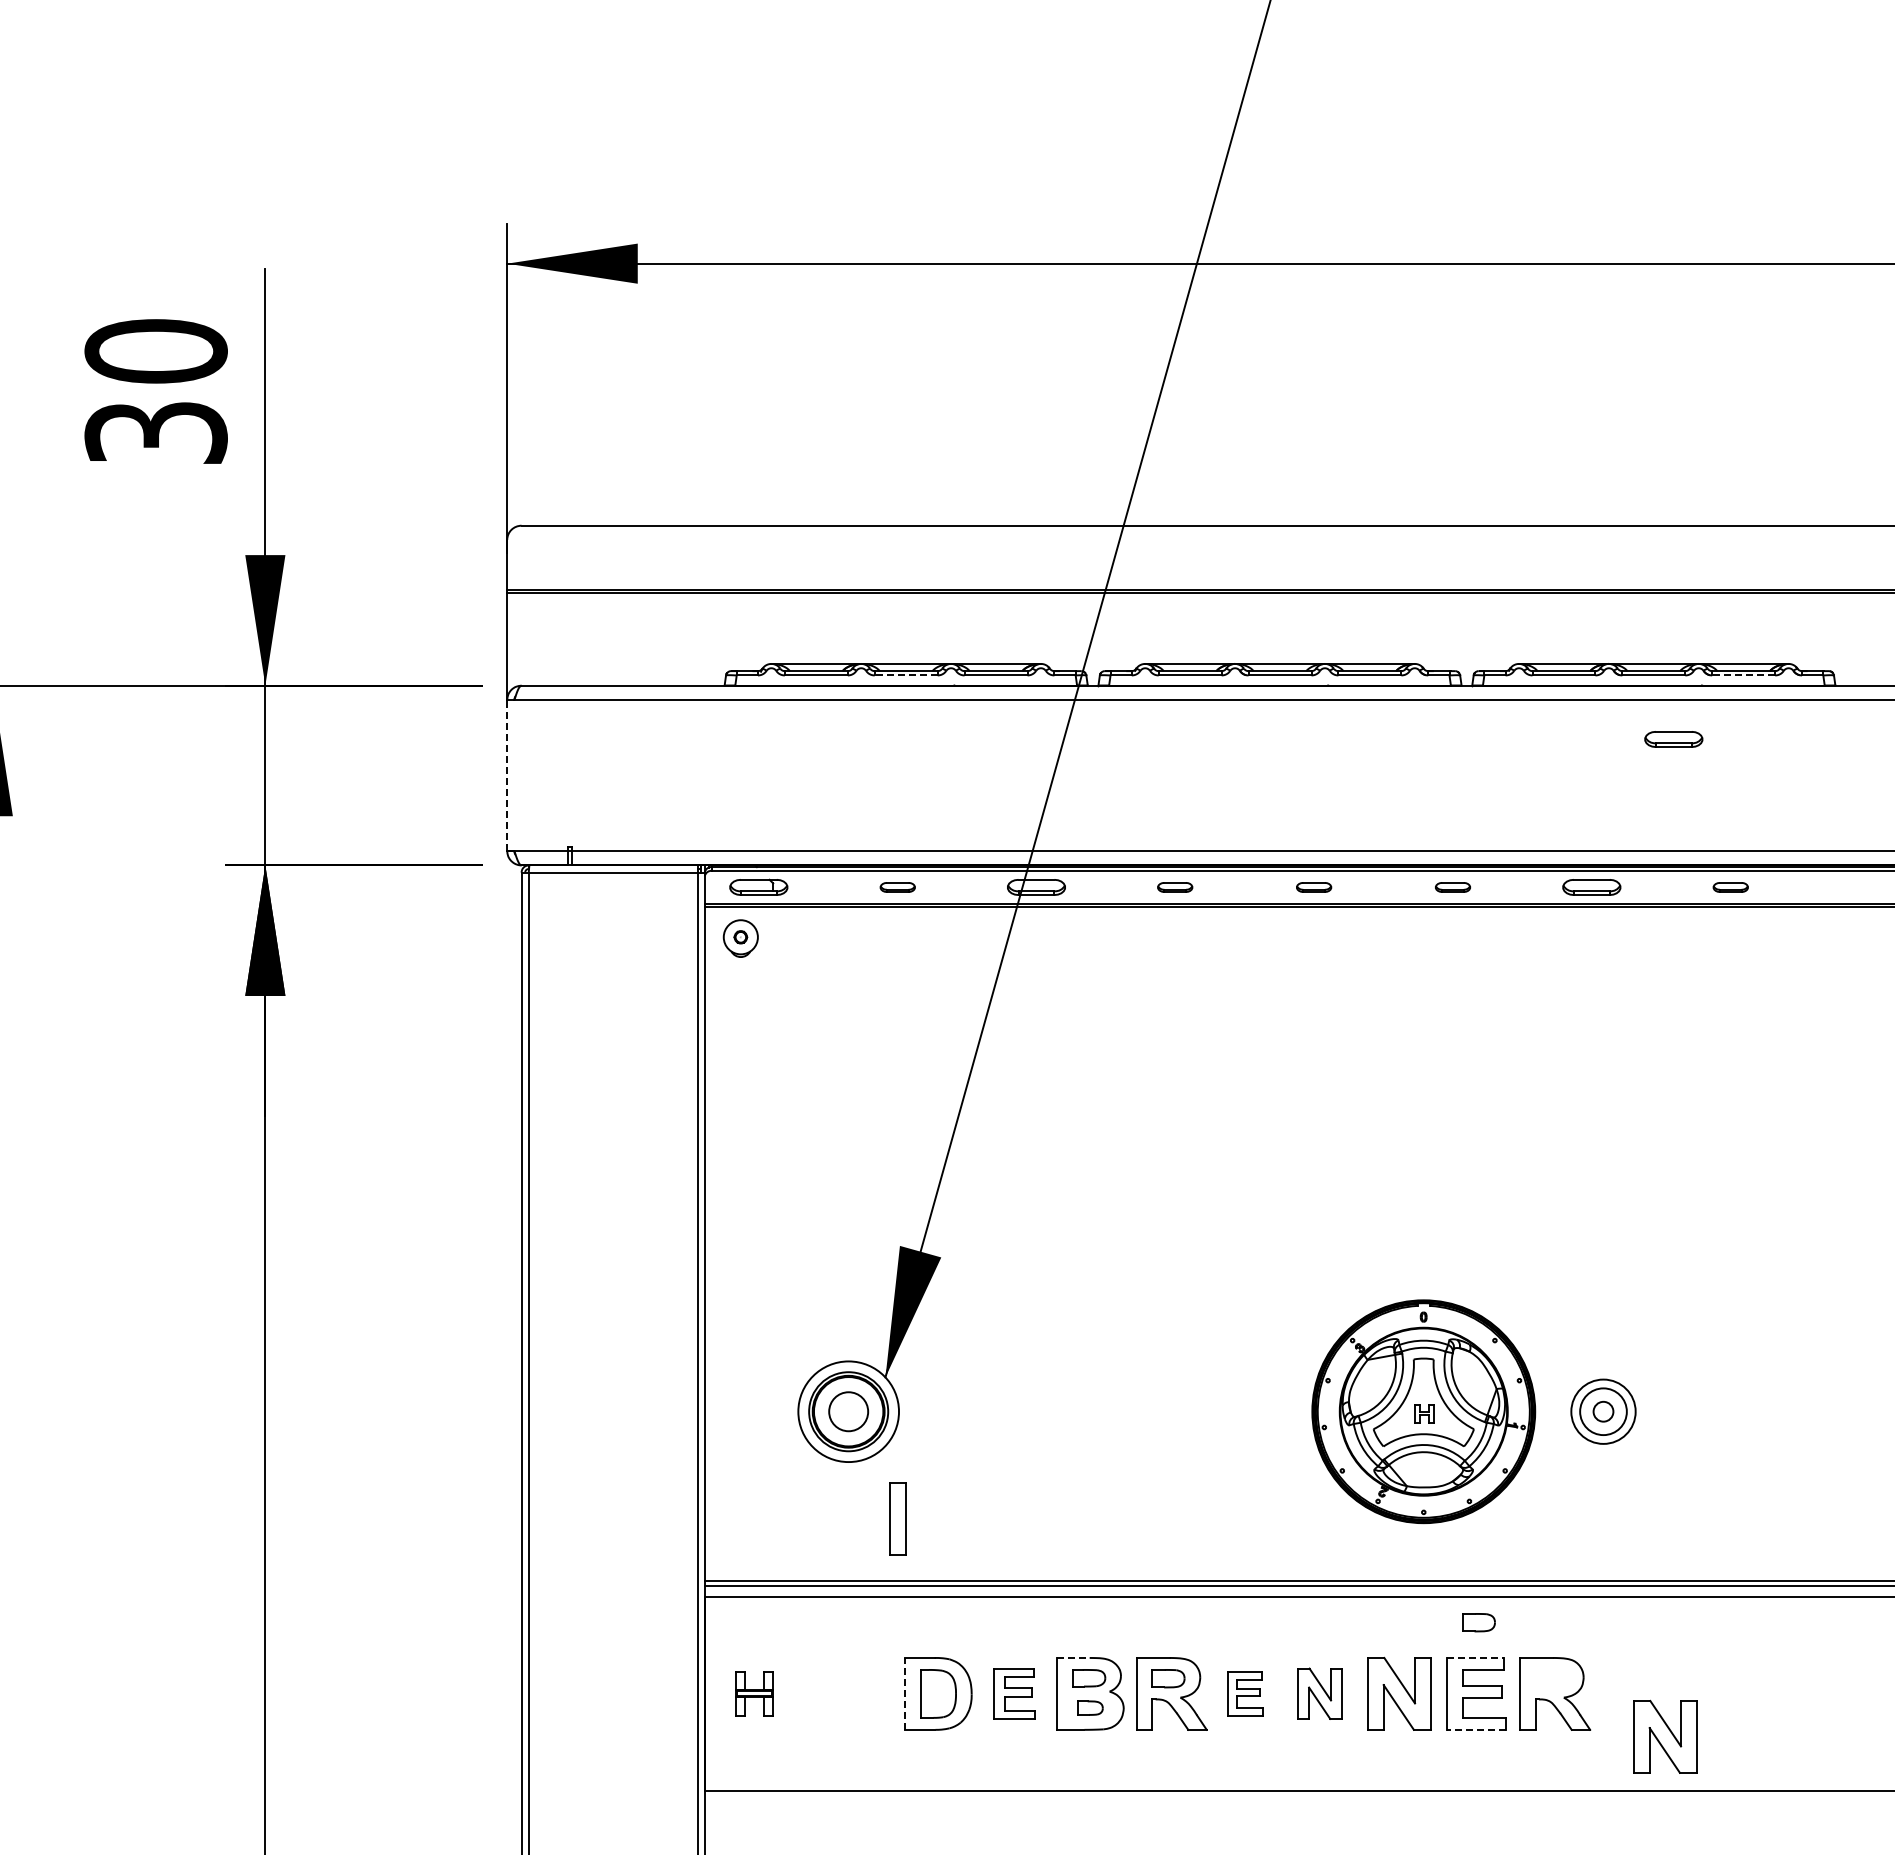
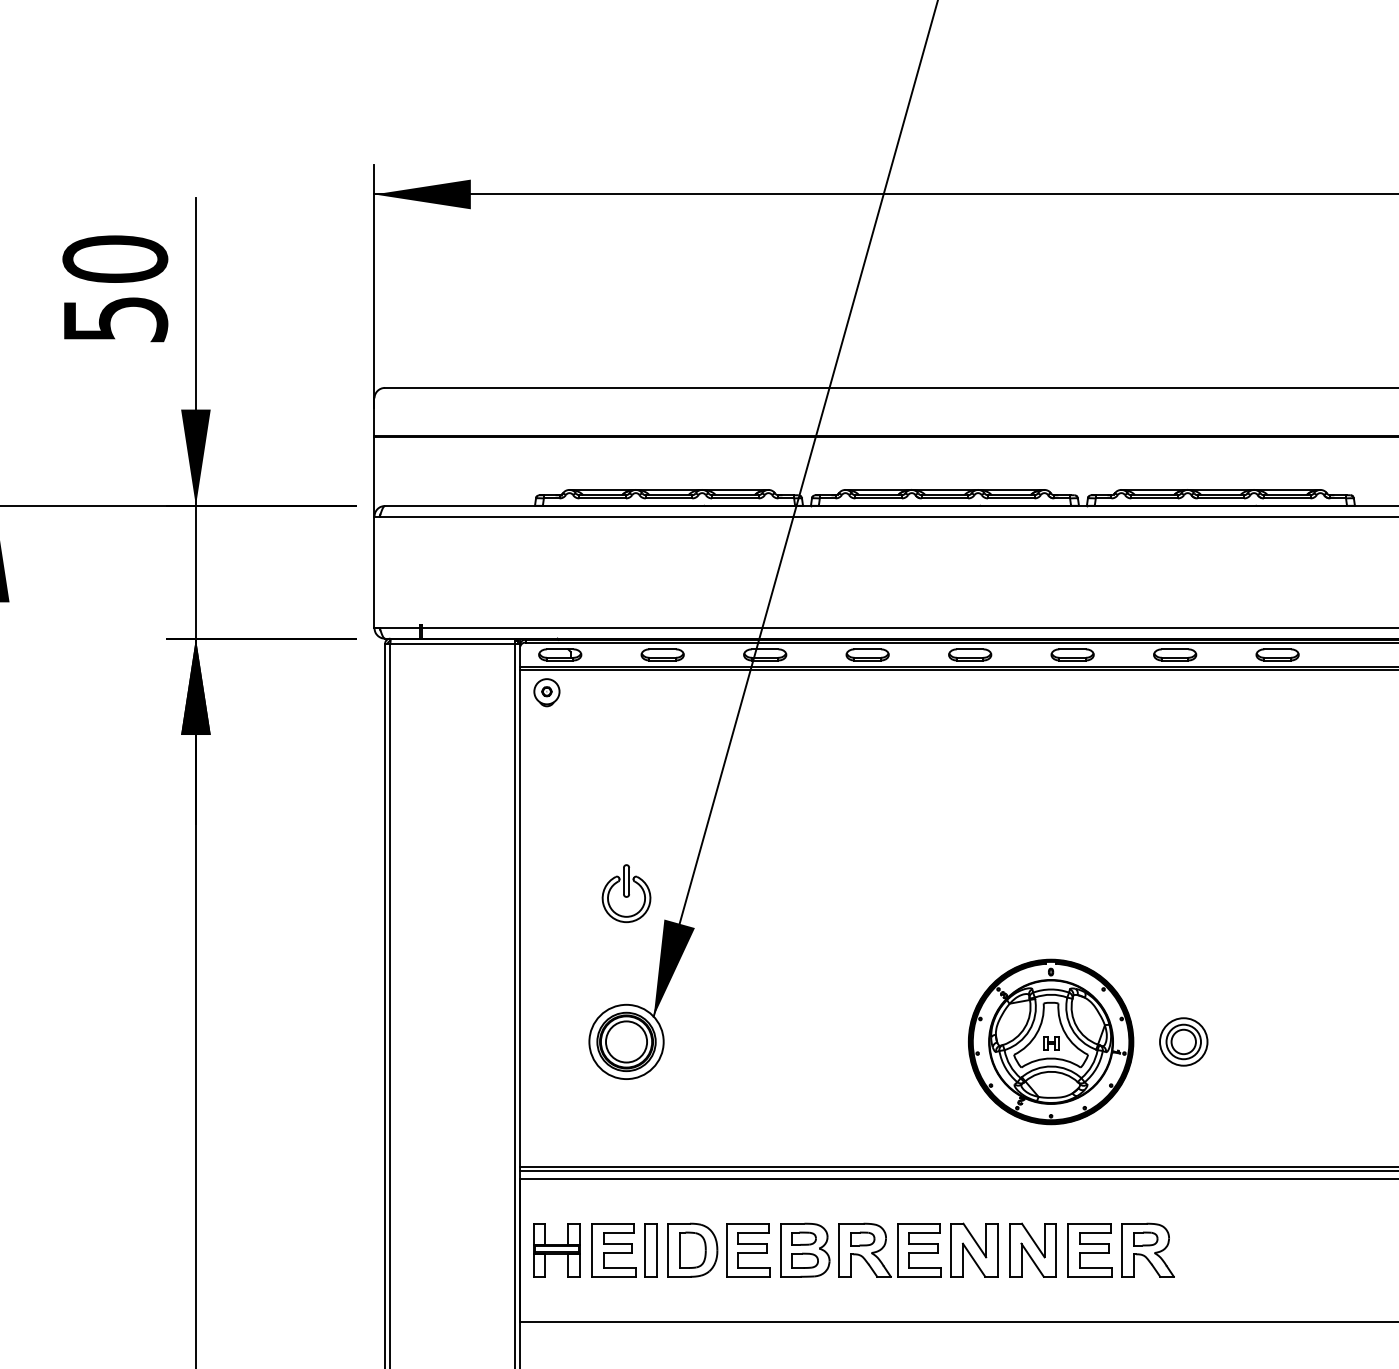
text: (155, 432) -> (114, 319), 30 -> 50
line: (905, 675) -> (668, 498), dashed -> solid
line: (1743, 675) -> (1287, 498), dashed -> solid
part: (1673, 739) -> (1235, 545), removed
line: (507, 775) -> (374, 572), dashed -> solid
part: (897, 887) -> (662, 654), size x1.67
part: (1174, 887) -> (867, 654), size x1.67
part: (1313, 887) -> (969, 654), size x1.67
part: (1452, 887) -> (1072, 654), size x1.67
part: (1730, 887) -> (1277, 654), size x1.67
part: (848, 1210) -> (626, 893), added
circle: (848, 1411) -> (626, 1041), size x1.43
circle: (1603, 1411) -> (1183, 1041), size x1.67
part: (897, 1518) -> (650, 1249), moved
part: (1478, 1622) -> (1145, 1238), moved
line: (1074, 1657) -> (793, 1223), dashed -> solid
line: (1475, 1657) -> (1089, 1223), dashed -> solid
part: (754, 1693) -> (557, 1249), size x1.67
part: (831, 1693) -> (613, 1249), added
line: (905, 1693) -> (668, 1249), dashed -> solid
part: (1014, 1693) -> (748, 1249), size x1.43
part: (1245, 1693) -> (919, 1249), size x1.67
part: (1319, 1693) -> (974, 1249), size x1.43
part: (1090, 1707) -> (805, 1260), size x1.43
line: (1476, 1729) -> (1090, 1276), dashed -> solid
part: (1665, 1736) -> (1229, 1281), removed

